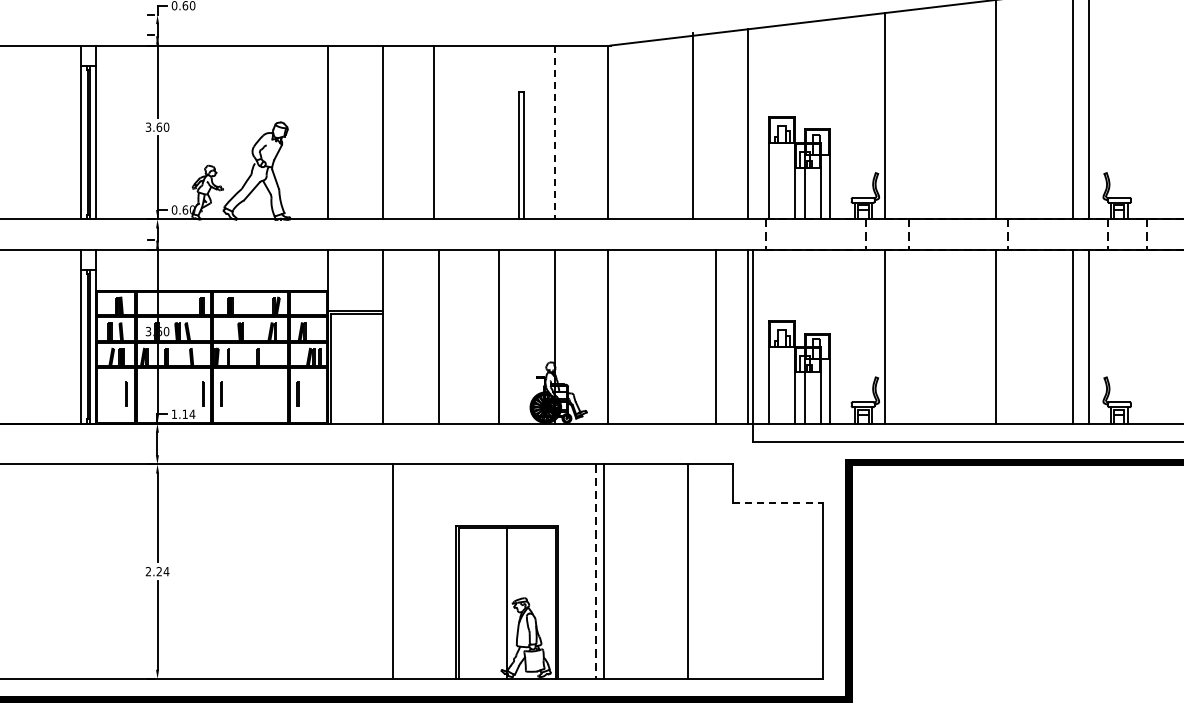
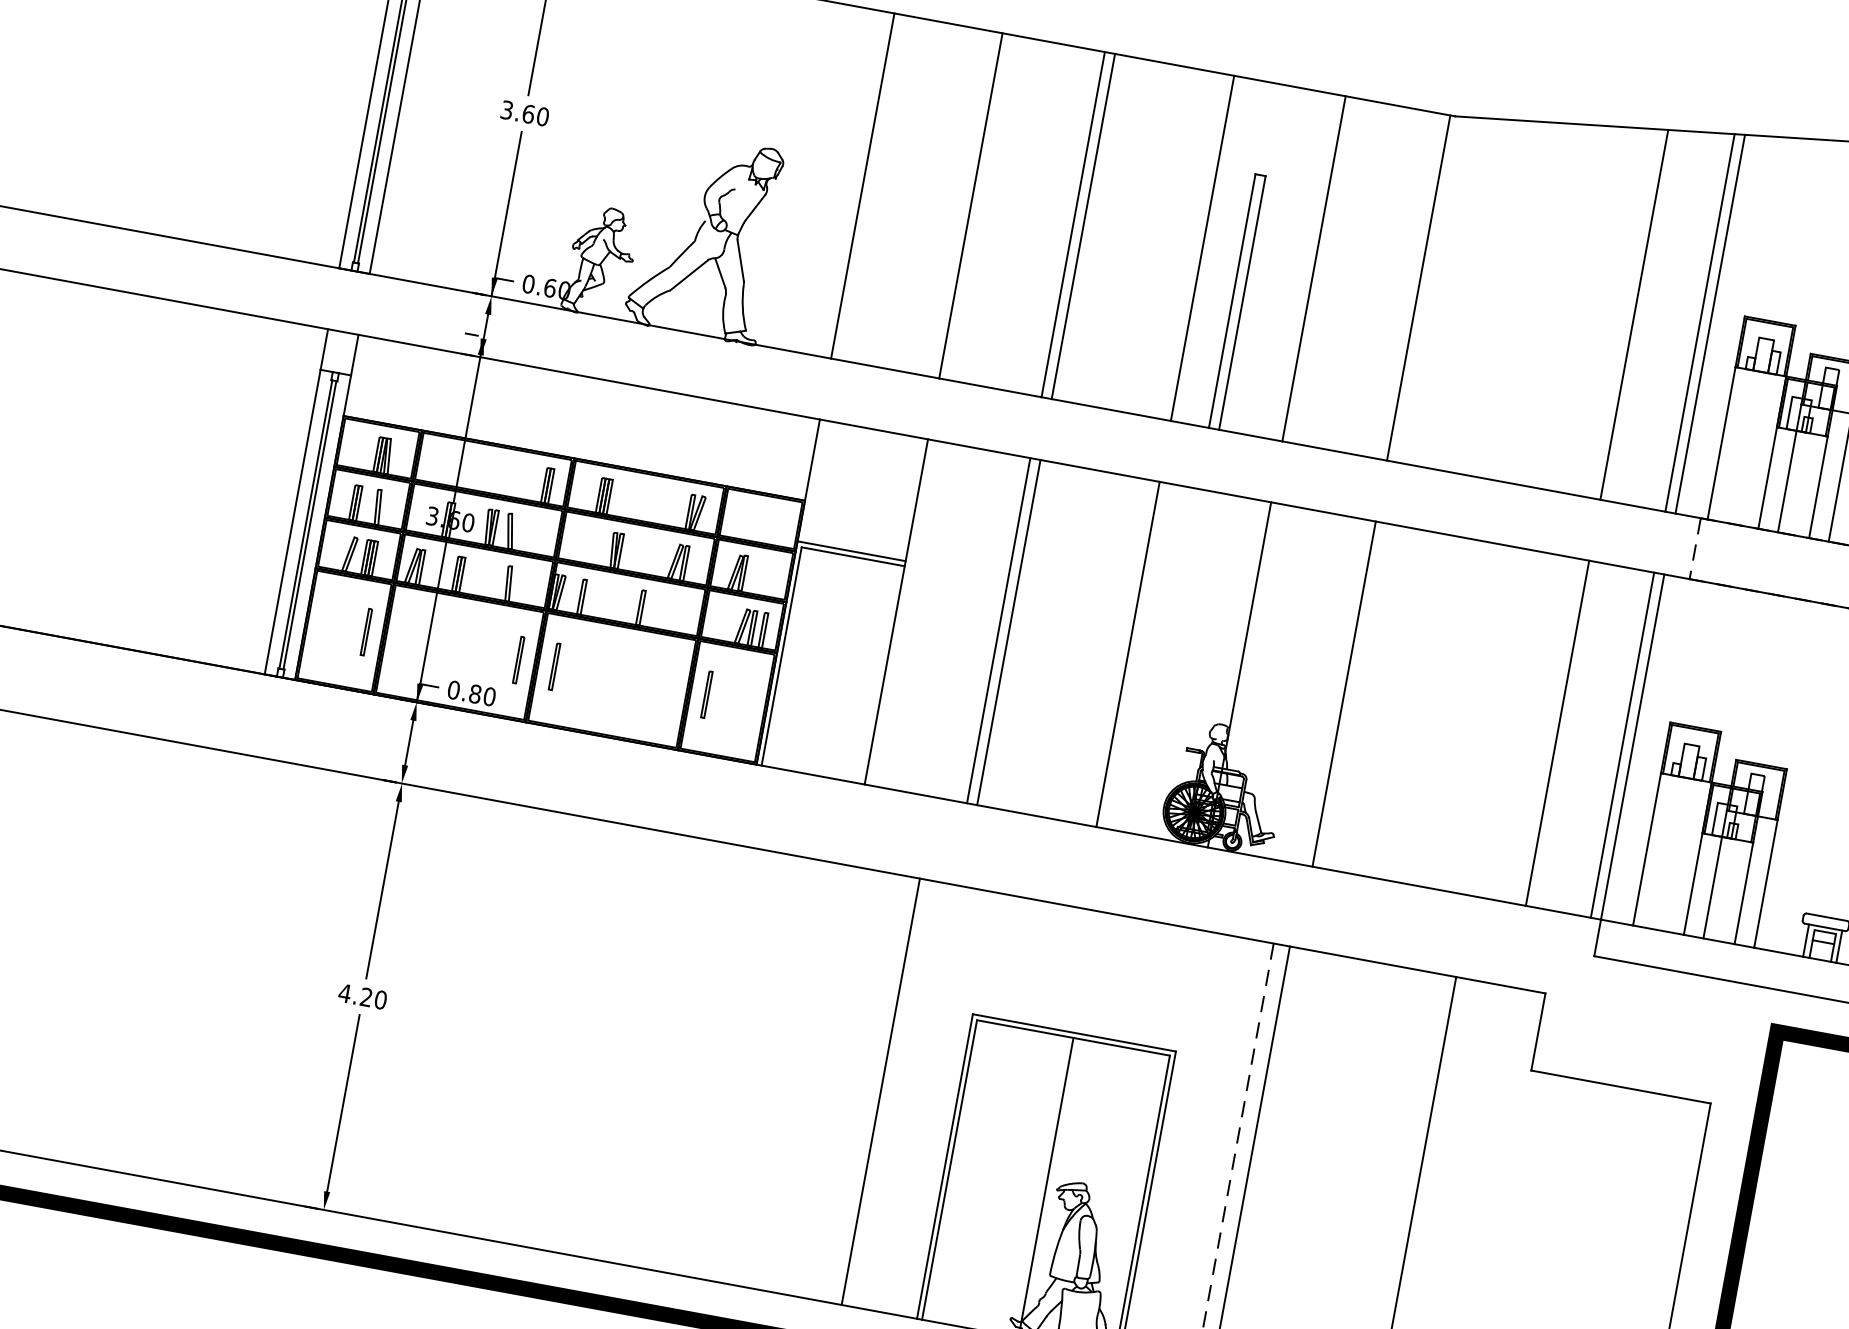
line: (753, 123) -> (1710, 323), added
line: (692, 126) -> (1634, 315), moved
line: (439, 132) -> (1083, 226), added
line: (499, 132) -> (1202, 248), added
line: (555, 132) -> (1314, 269), dashed -> solid
line: (434, 336) -> (999, 630), added
text: (183, 413) -> (472, 691), 1.14 -> 0.80
line: (778, 503) -> (1621, 1087), dashed -> solid
text: (157, 571) -> (362, 996), 2.24 -> 4.20
line: (393, 571) -> (881, 1091), moved

